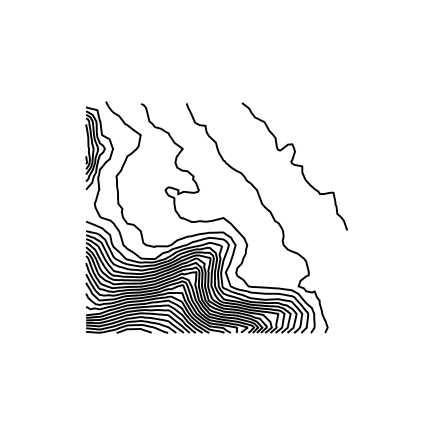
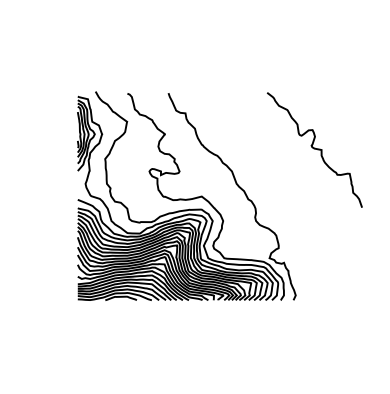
curve: (294, 165) -> (314, 149), moved

